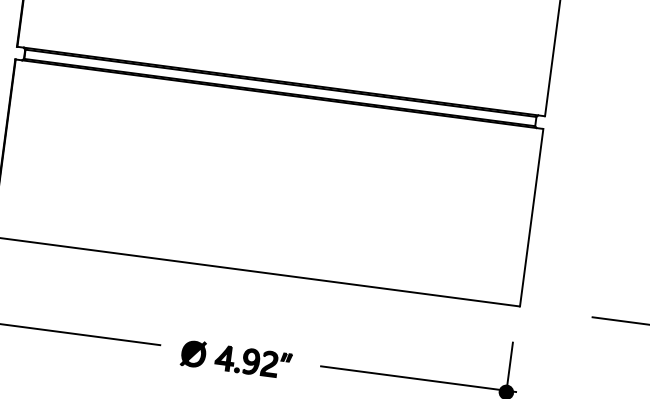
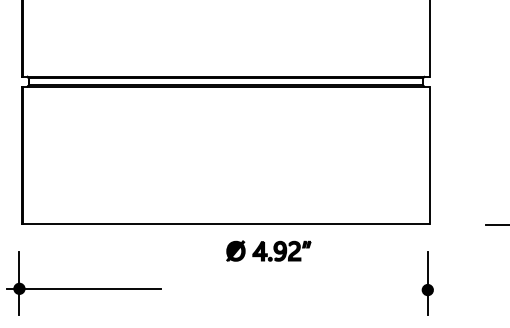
part: (236, 358) -> (268, 250), moved
line: (418, 378) -> (359, 288), removed

